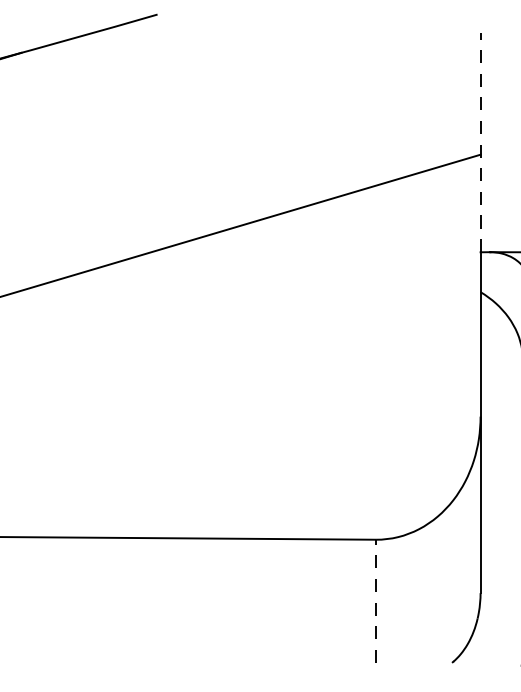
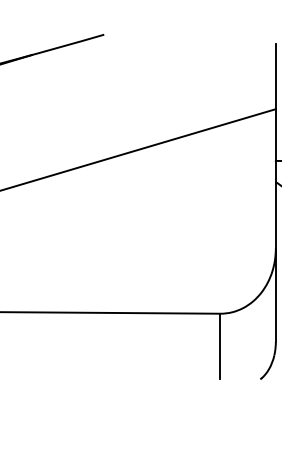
line: (479, 142) -> (275, 102), dashed -> solid
line: (376, 601) -> (220, 346), dashed -> solid

